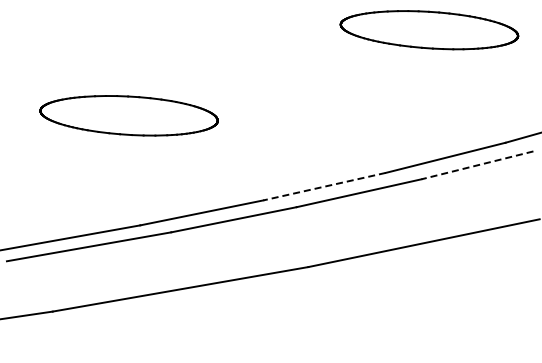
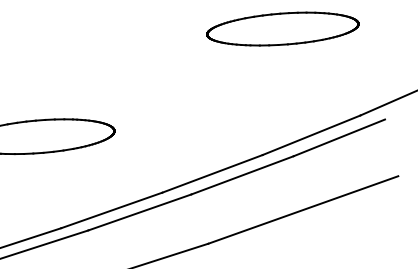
line: (477, 165) -> (339, 138), dashed -> solid
line: (324, 186) -> (212, 173), dashed -> solid

